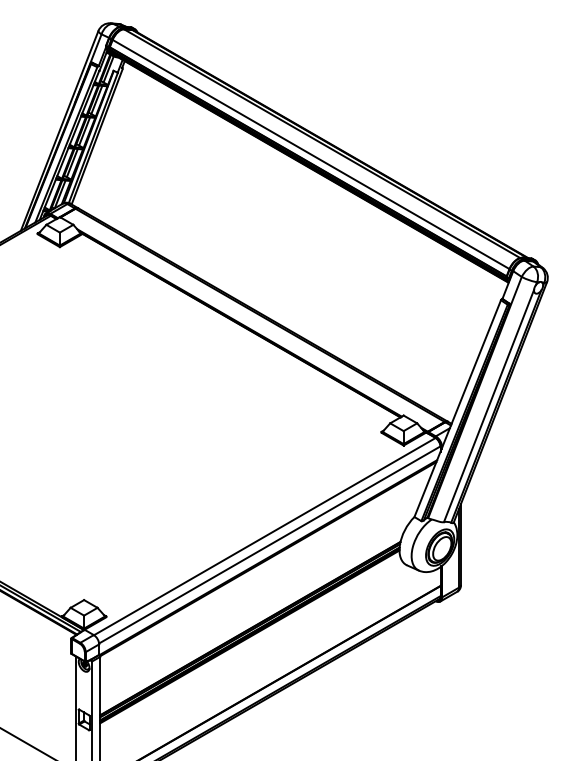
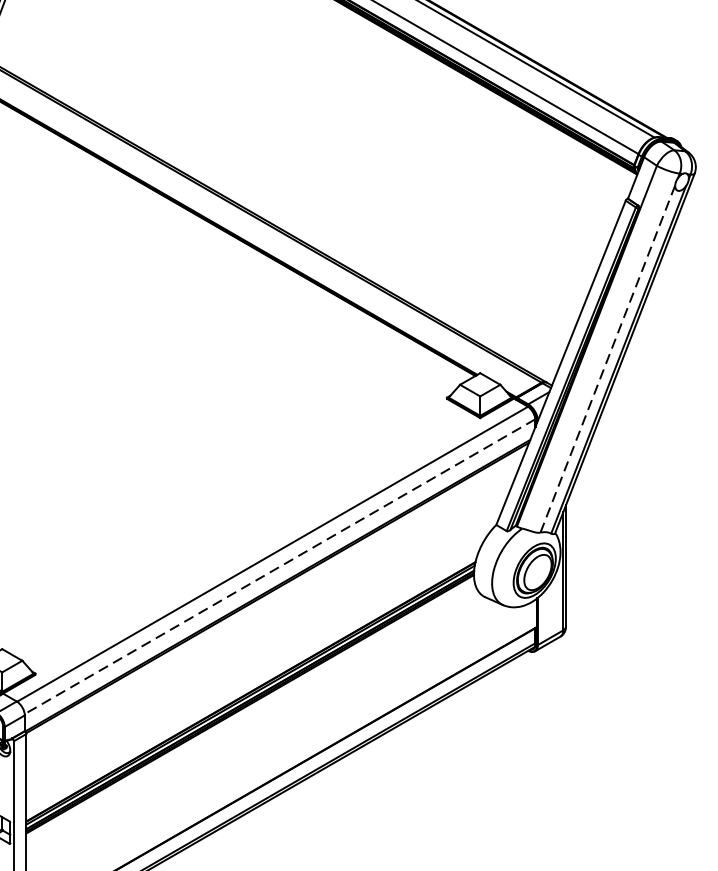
line: (489, 406) -> (608, 359), solid -> dashed
line: (269, 545) -> (279, 567), solid -> dashed

